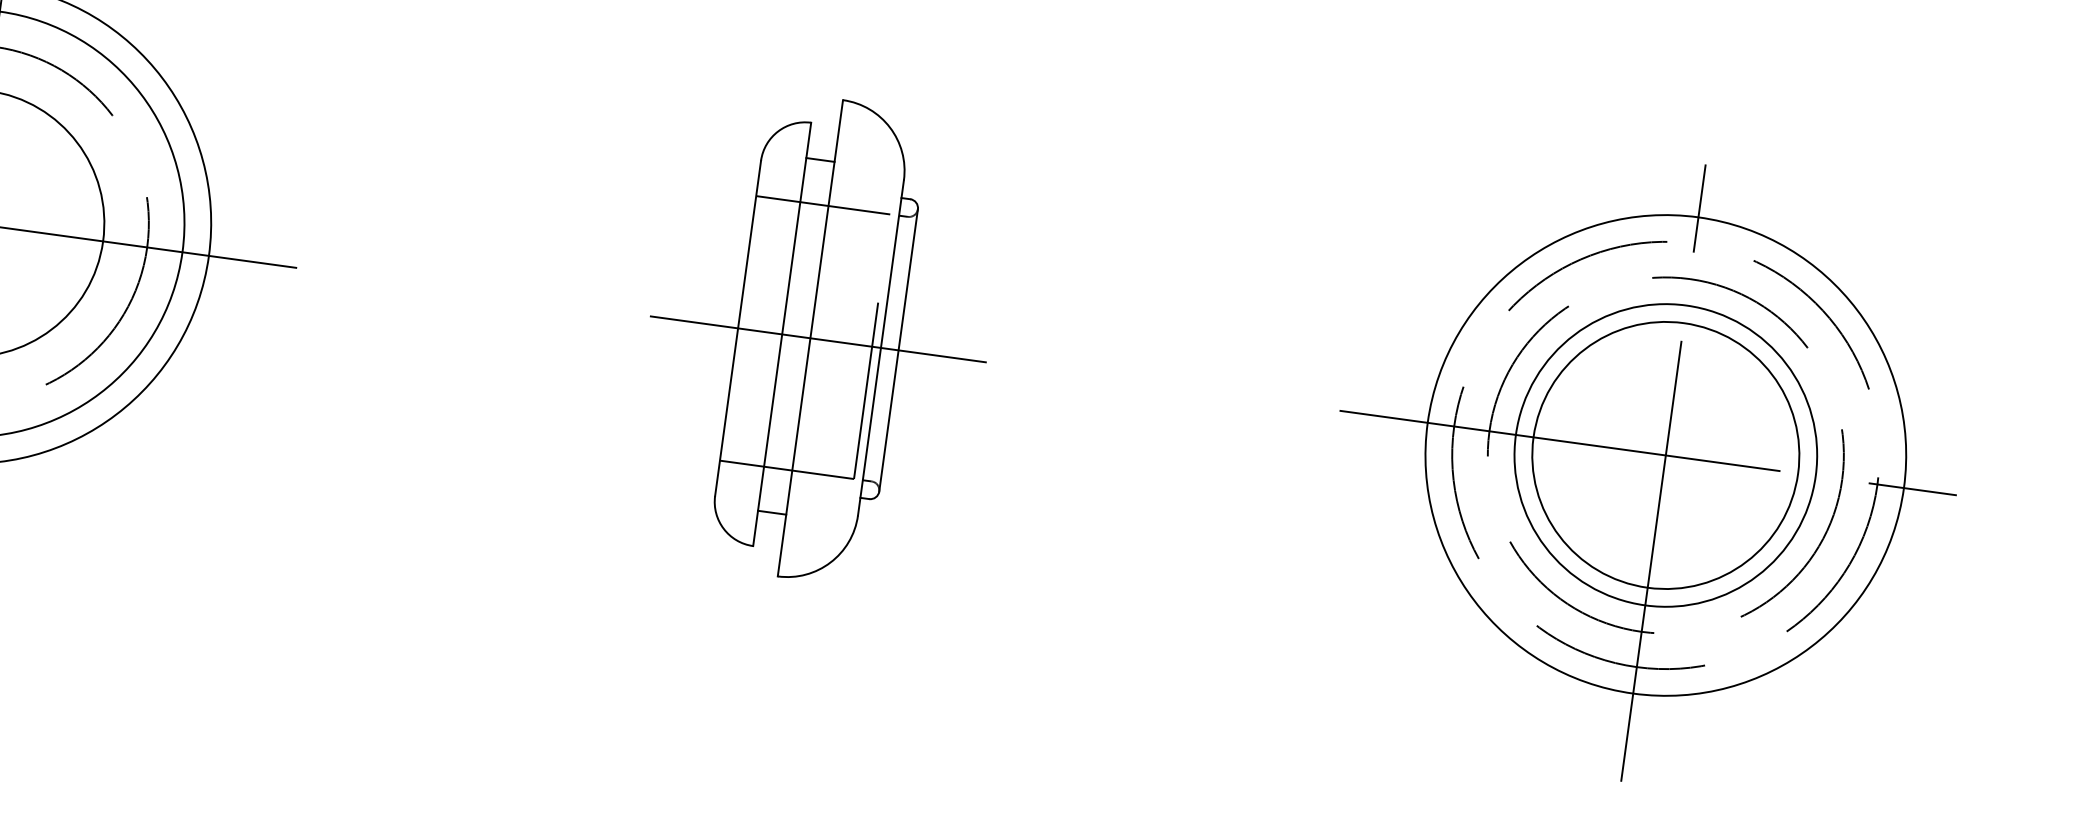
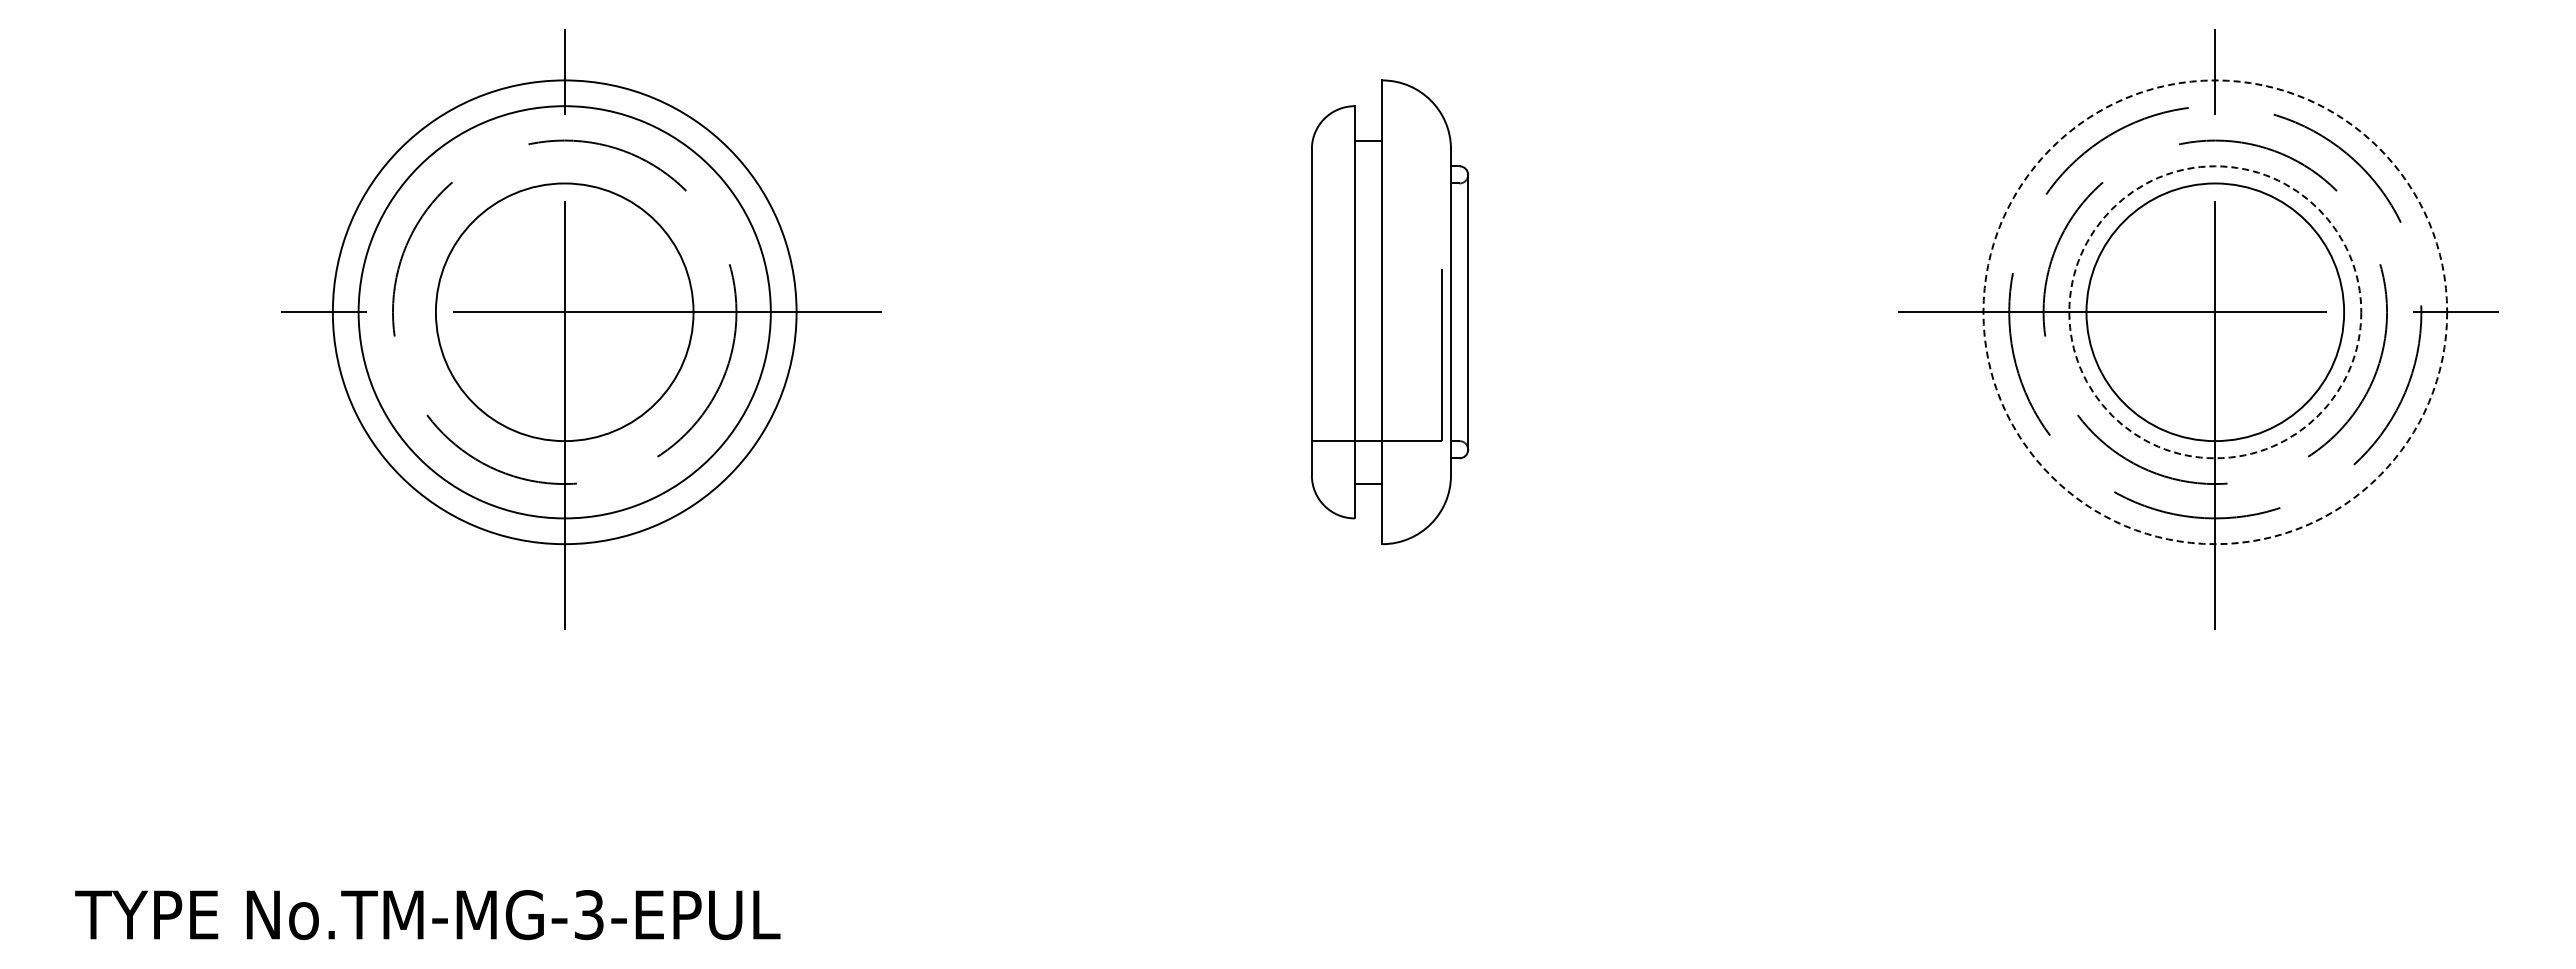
line: (822, 205) -> (1376, 183), removed
line: (818, 339) -> (1390, 312), removed
circle: (1666, 455) -> (2215, 312), solid -> dashed
circle: (1666, 455) -> (2215, 312), solid -> dashed

